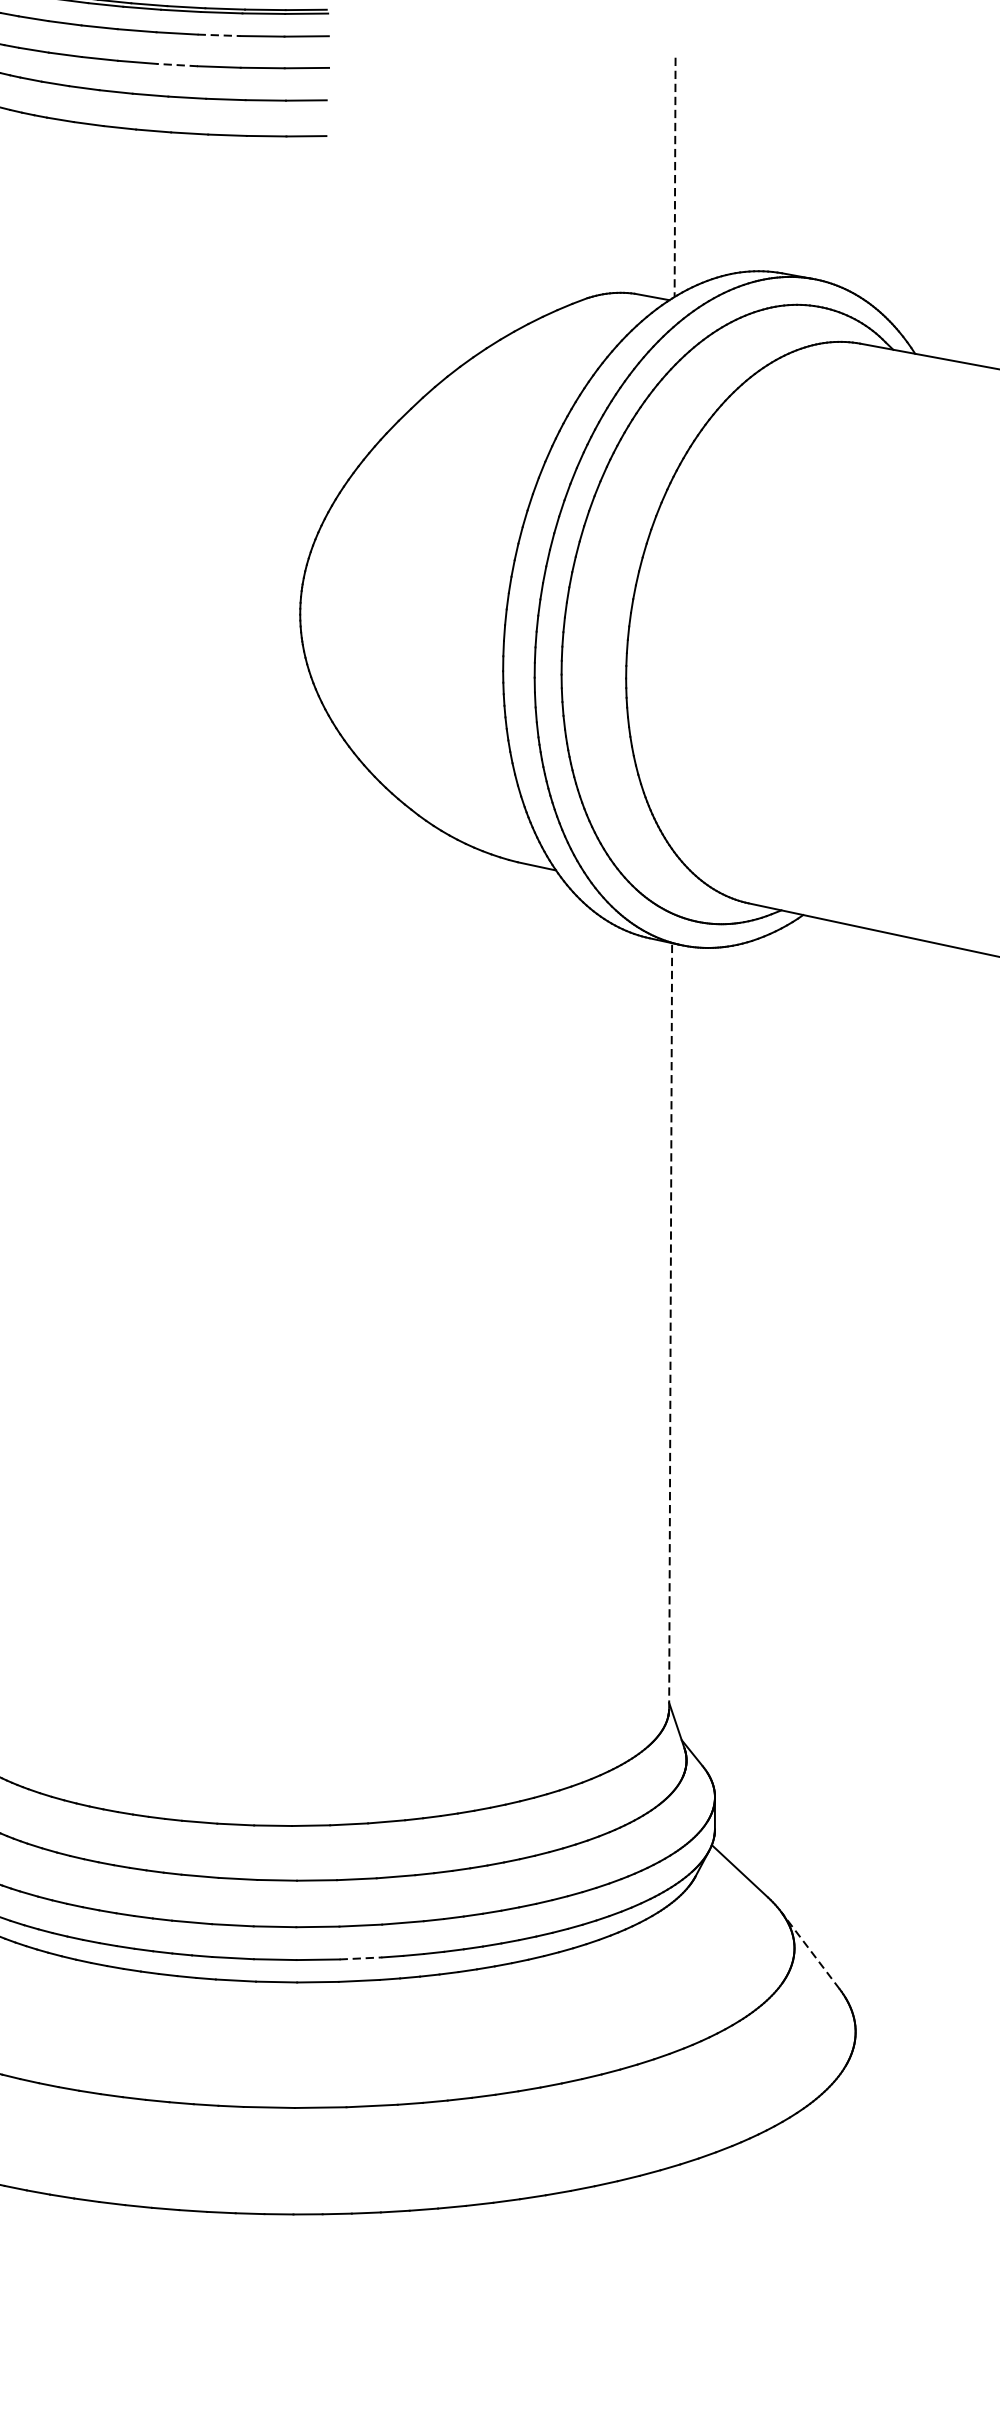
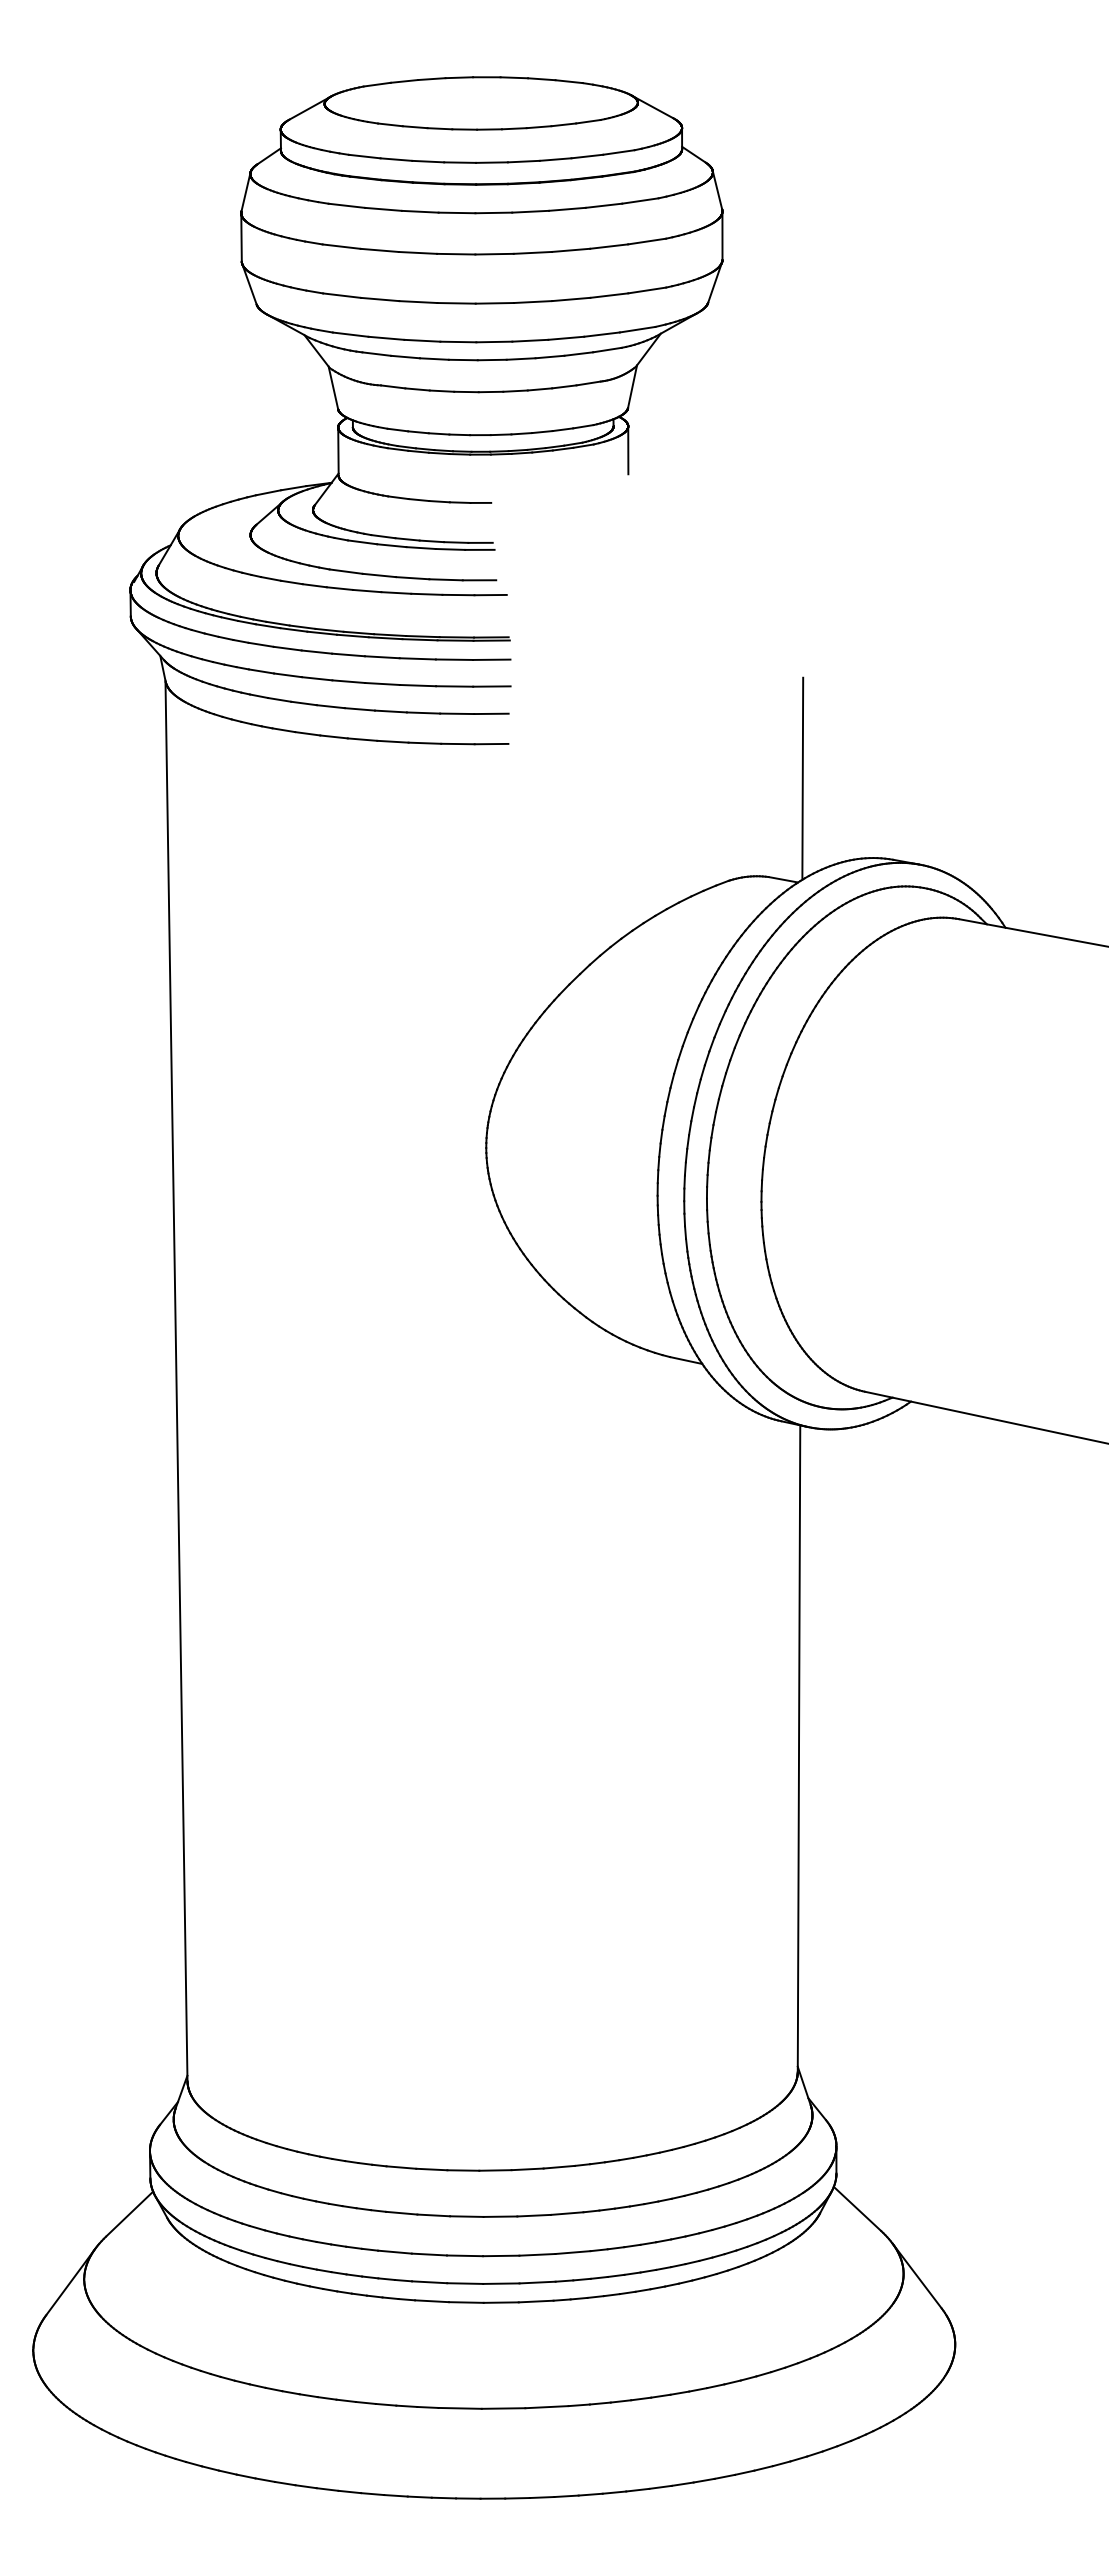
line: (219, 34) -> (418, 658), dashed -> solid
line: (177, 64) -> (382, 683), dashed -> solid
line: (674, 177) -> (802, 778), dashed -> solid
line: (671, 1325) -> (799, 1748), dashed -> solid
line: (810, 1951) -> (917, 2276), dashed -> solid
line: (362, 1958) -> (538, 2282), dashed -> solid

